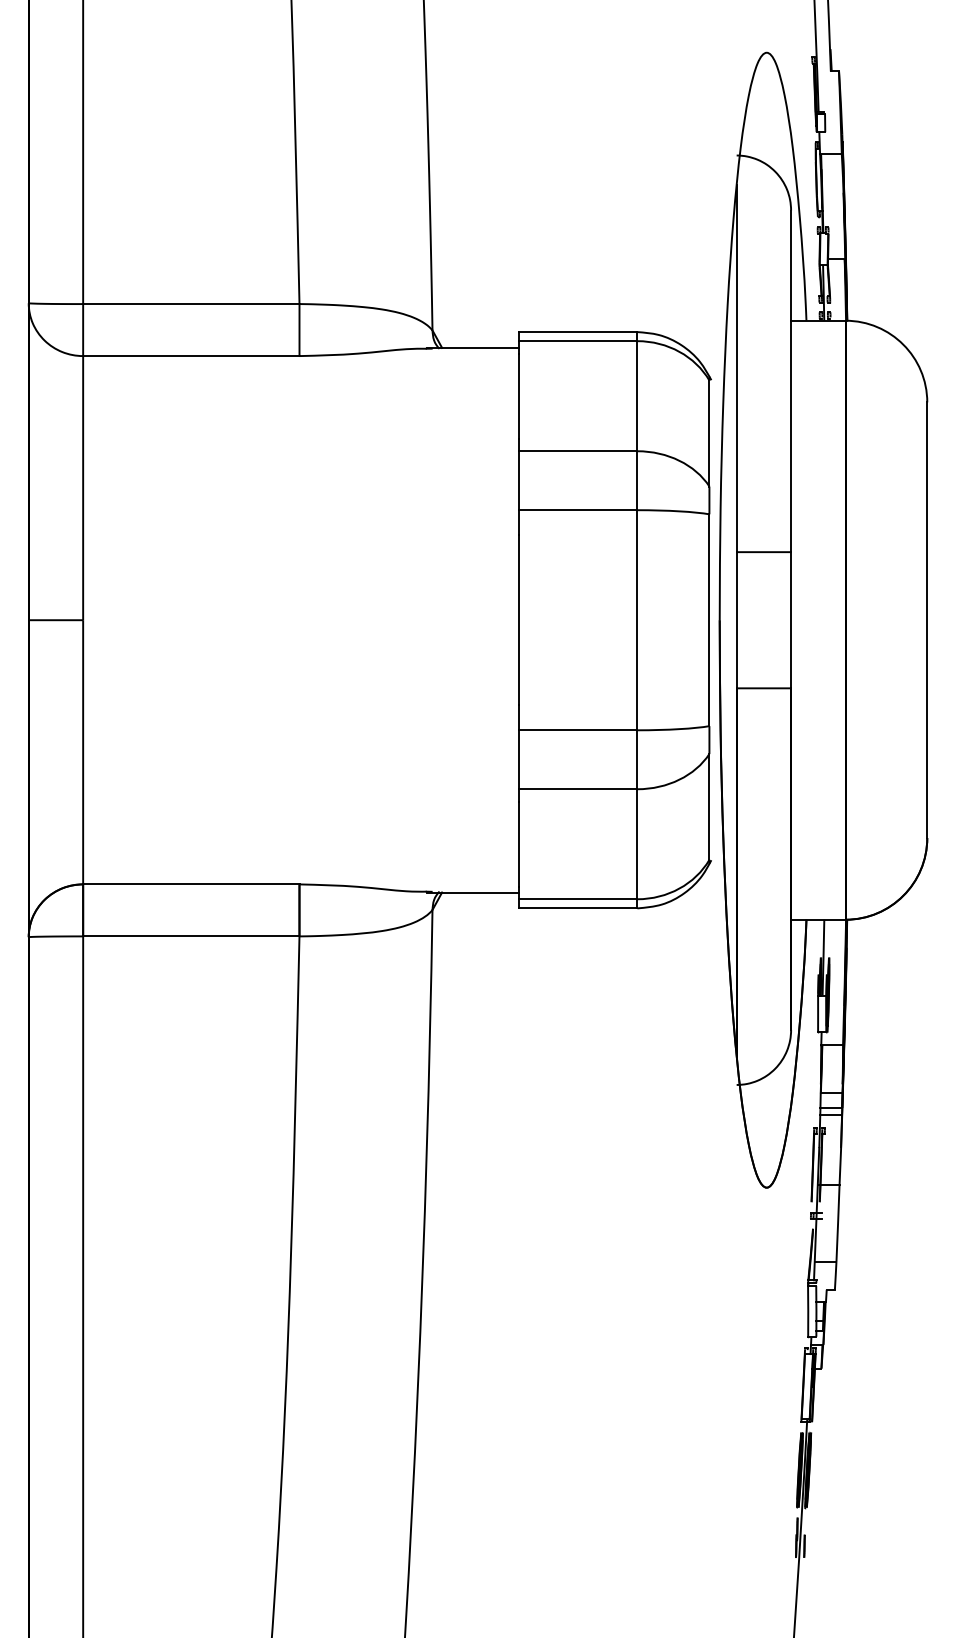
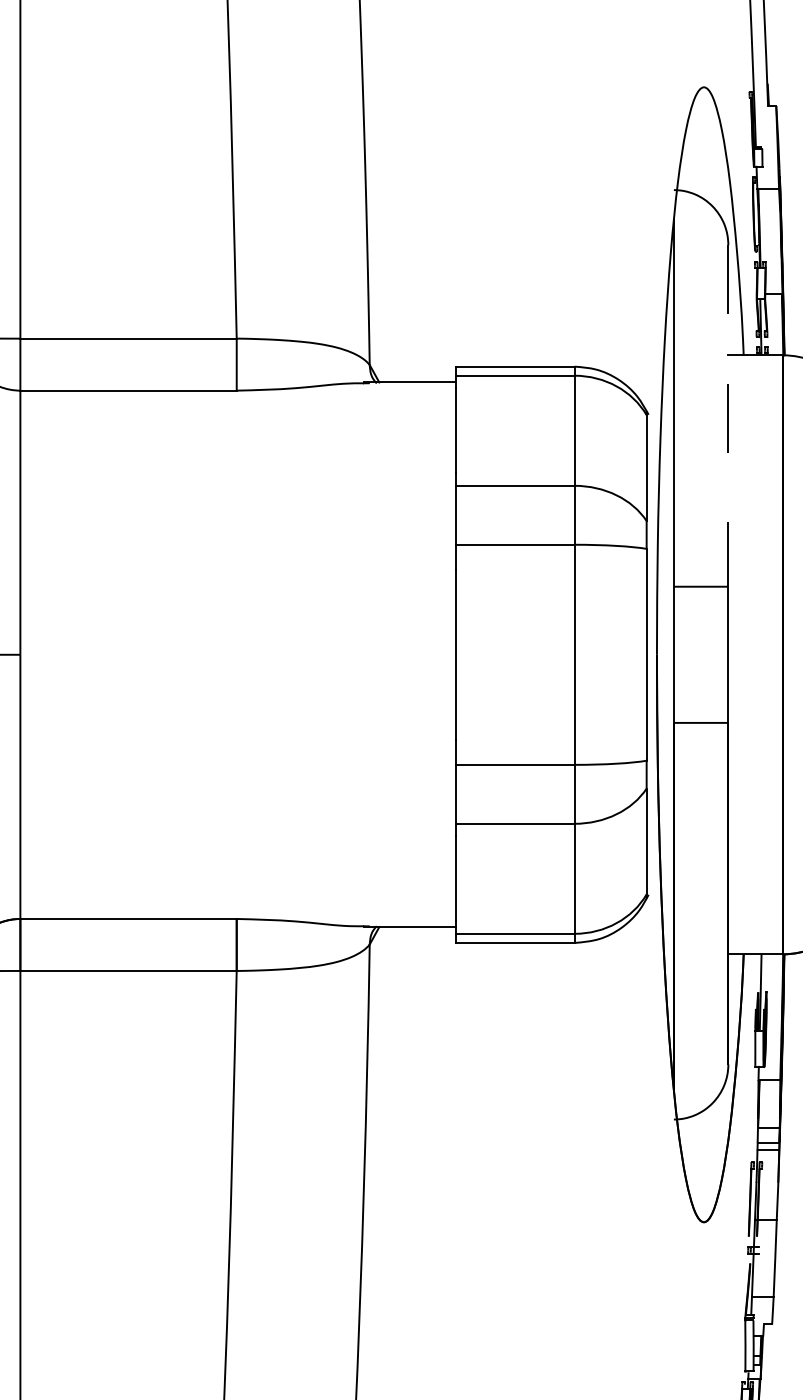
line: (791, 381) -> (728, 416), solid -> dashed

